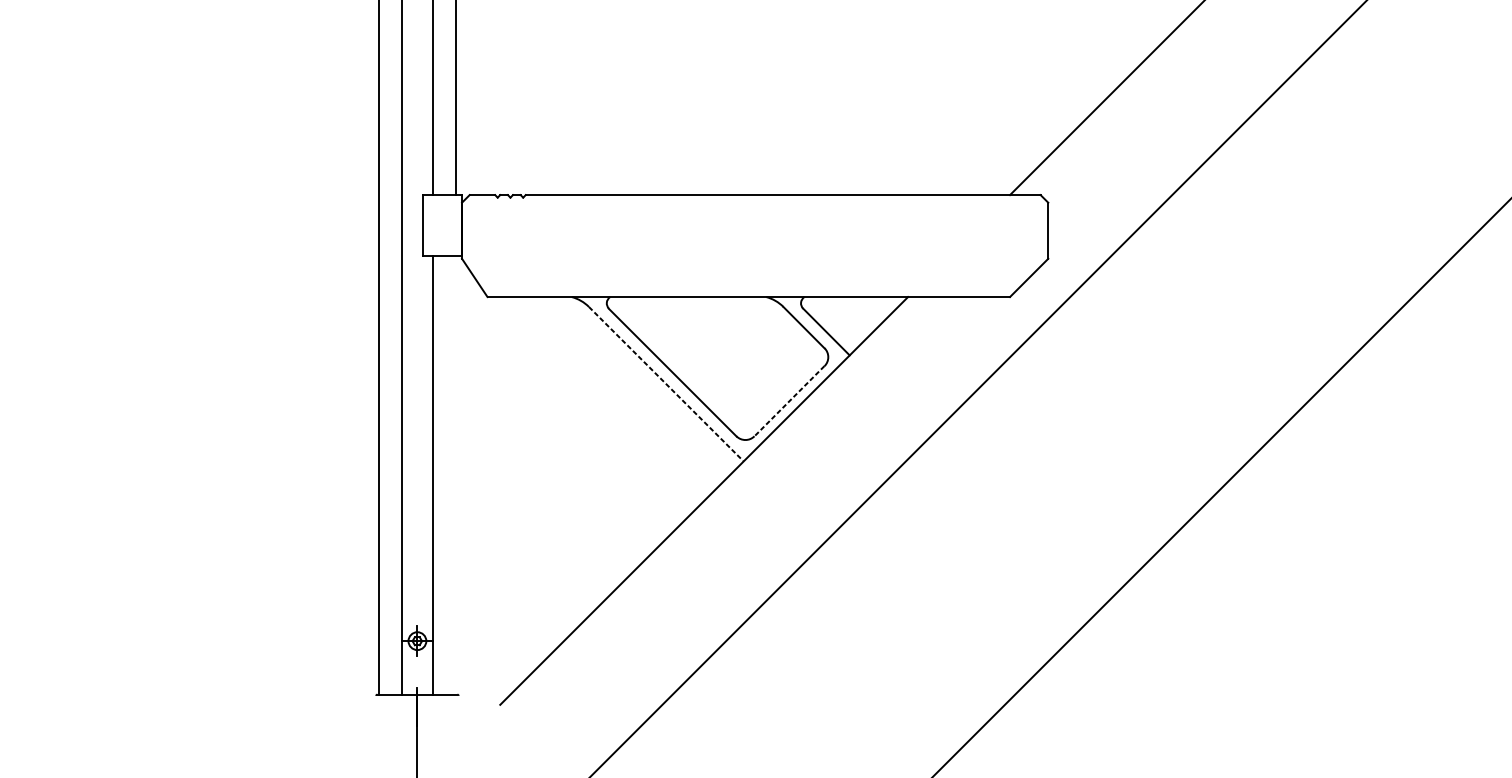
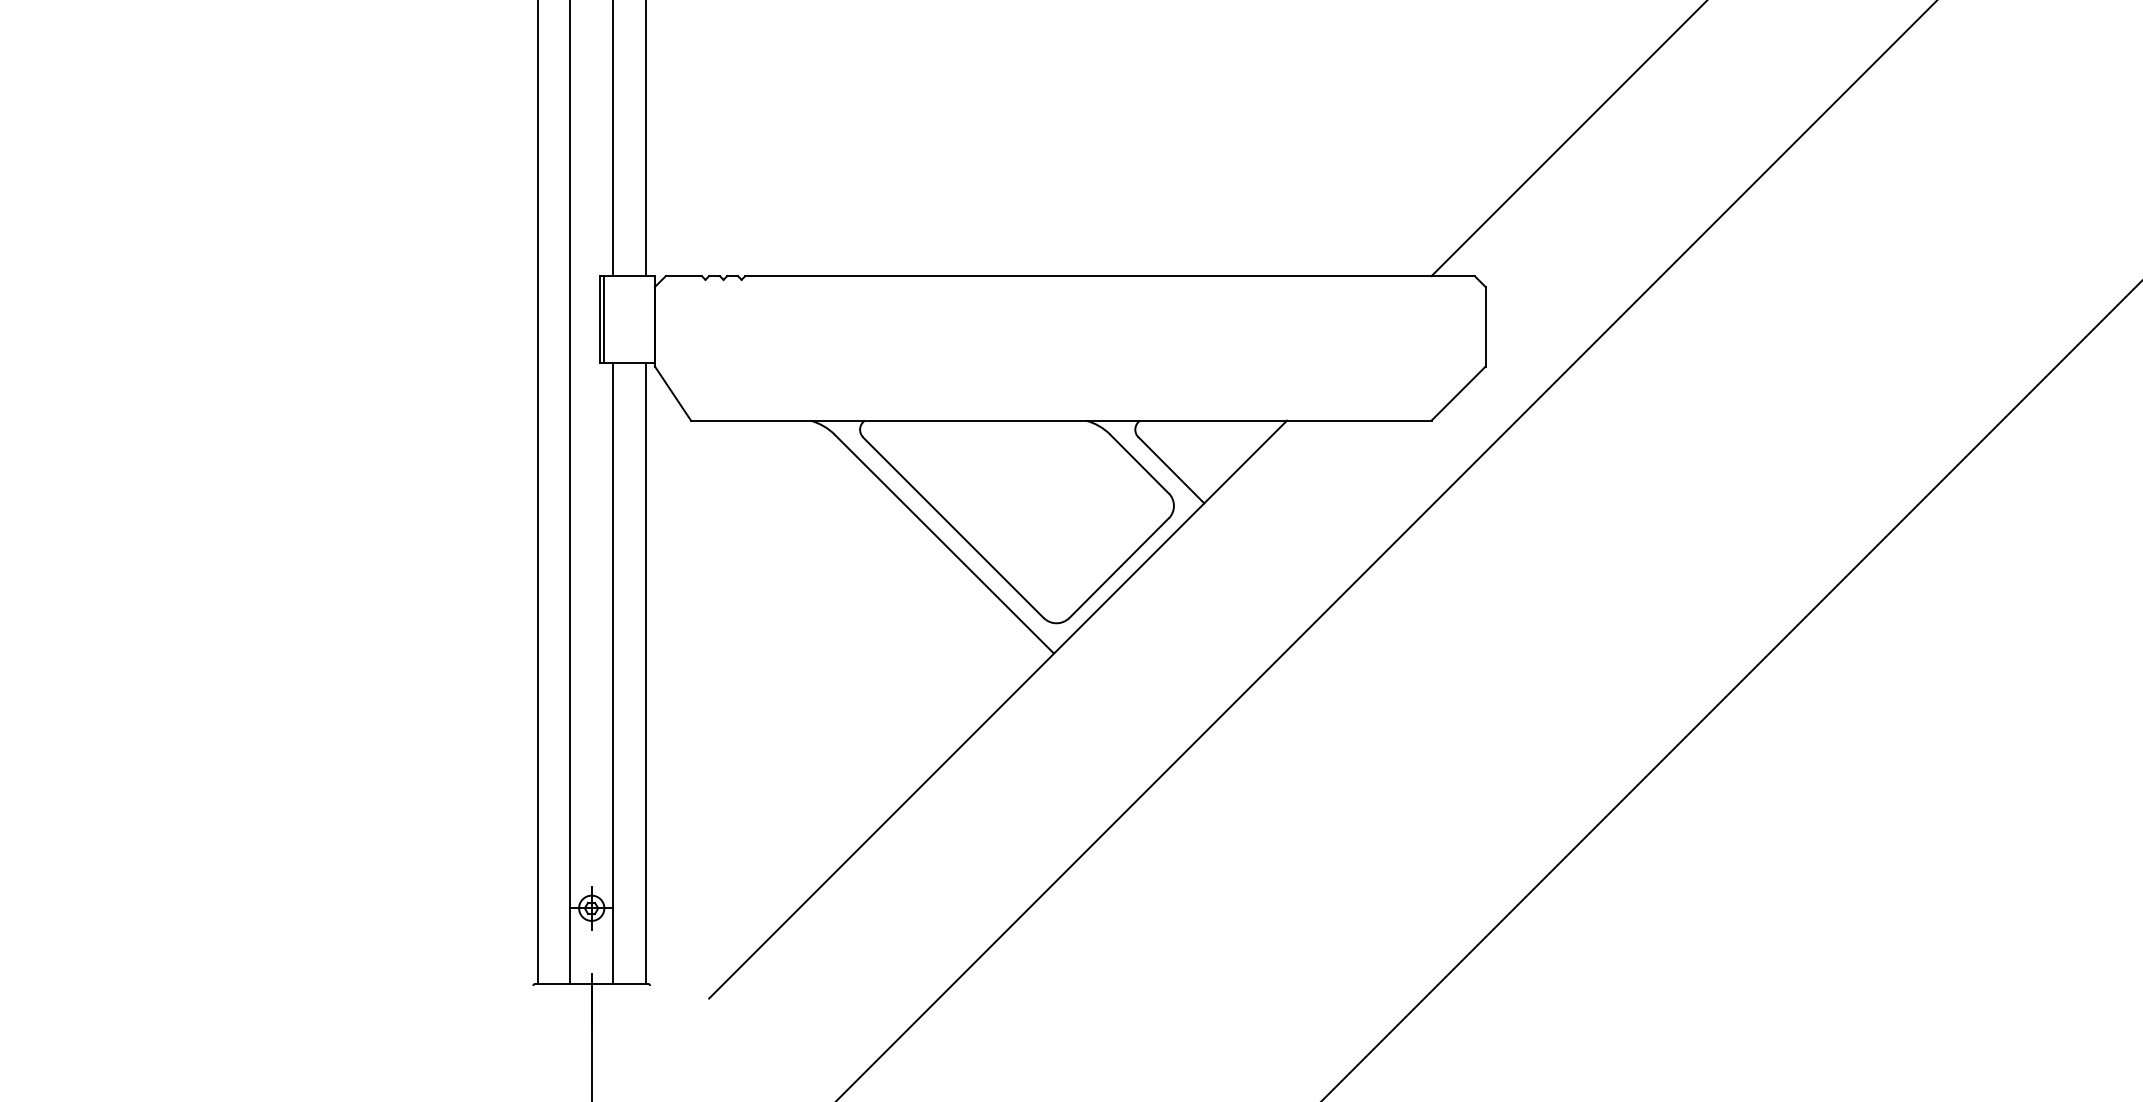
line: (426, 225) -> (604, 319), added
line: (666, 384) -> (944, 544), dashed -> solid
line: (789, 401) -> (1118, 568), dashed -> solid
line: (455, 475) -> (645, 673), added

